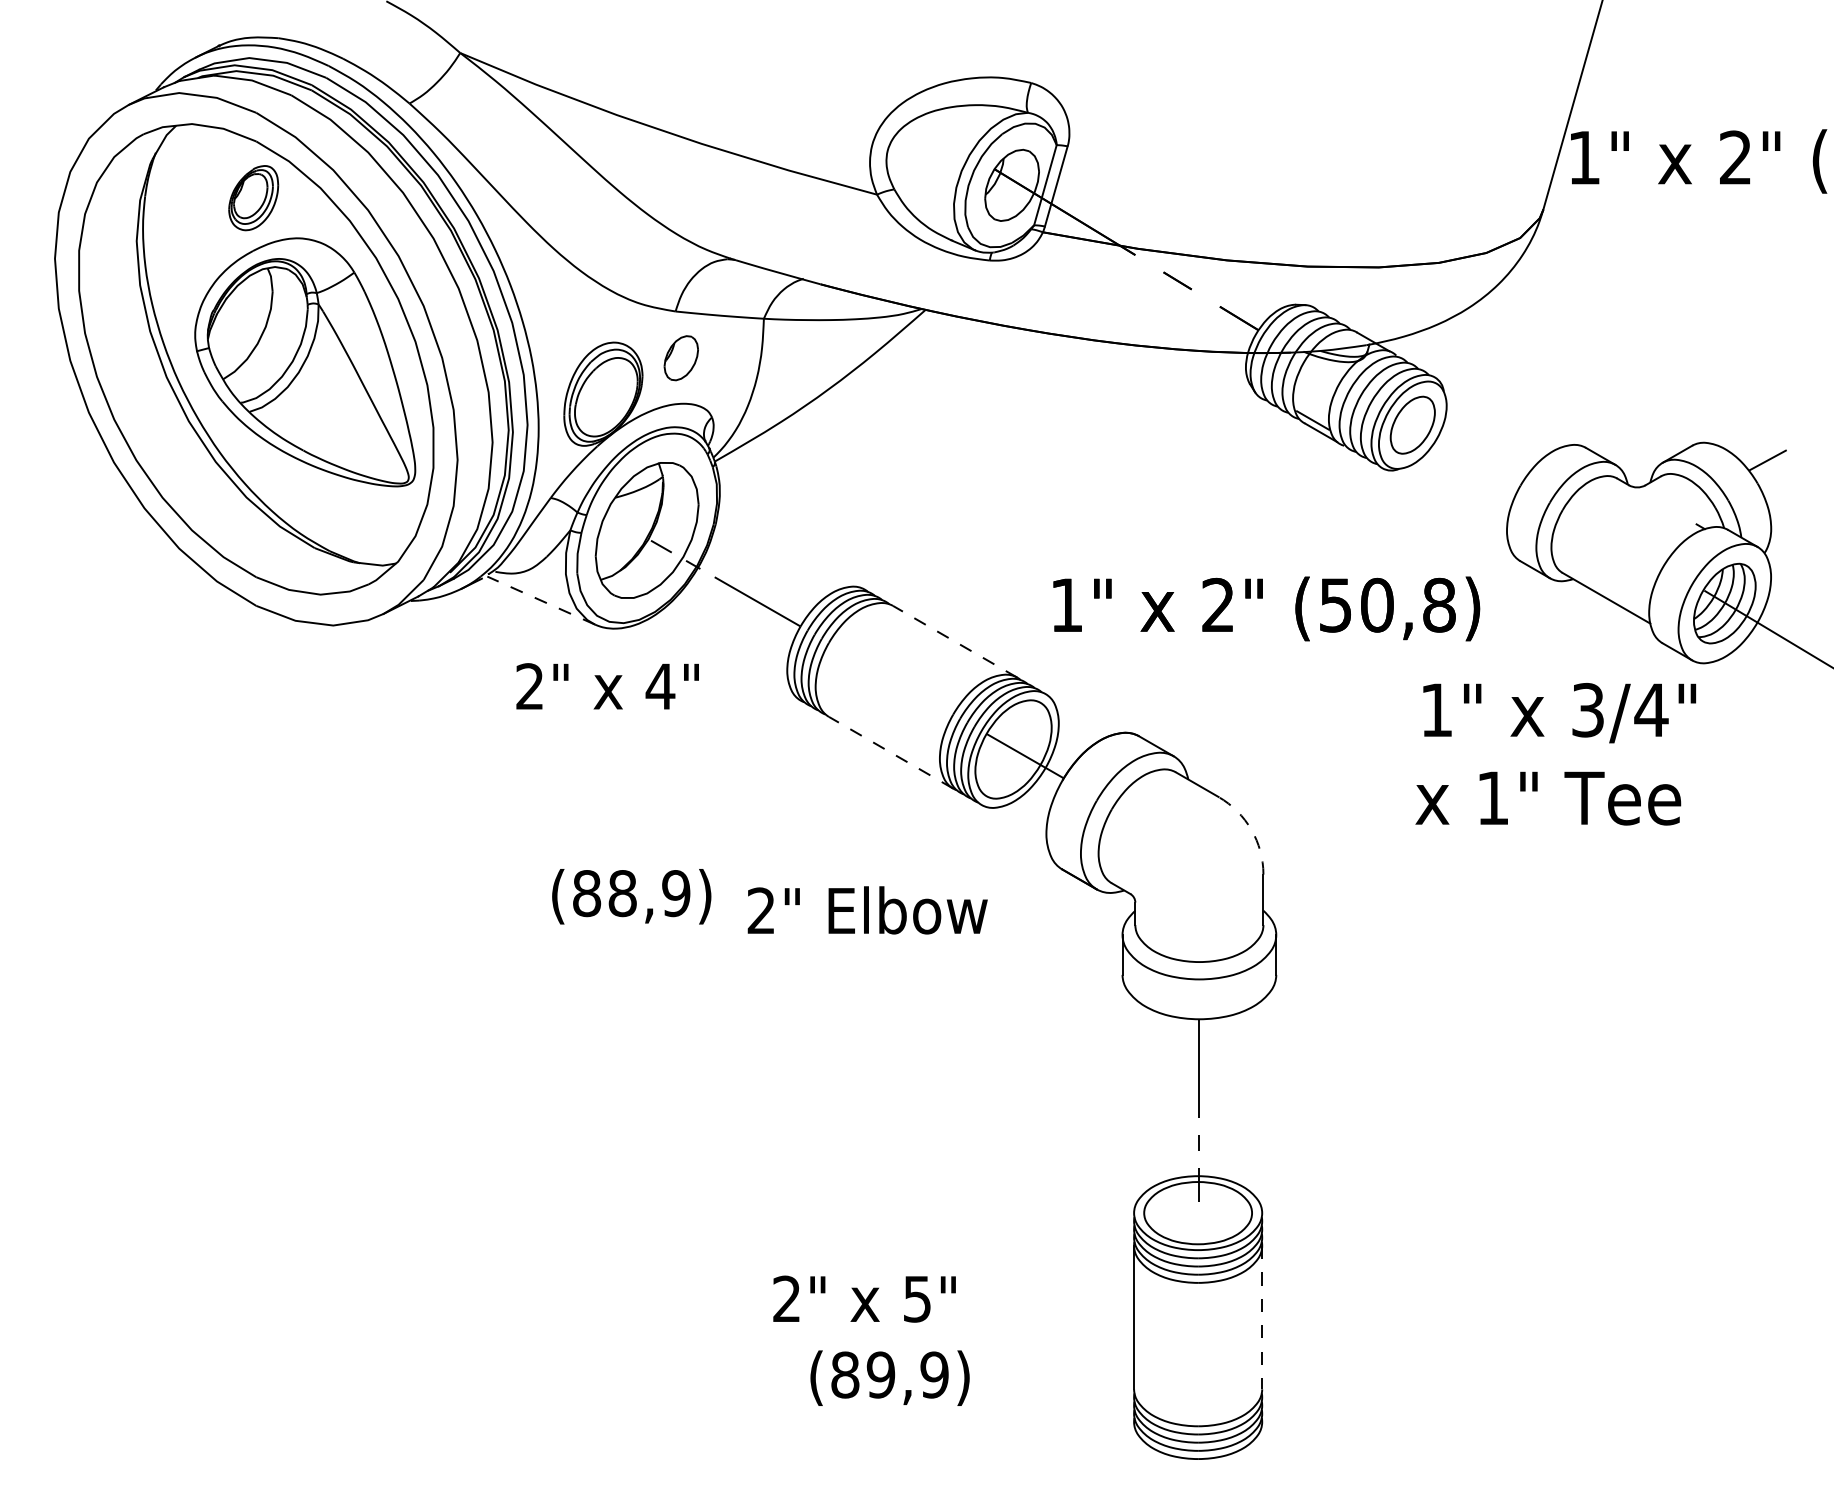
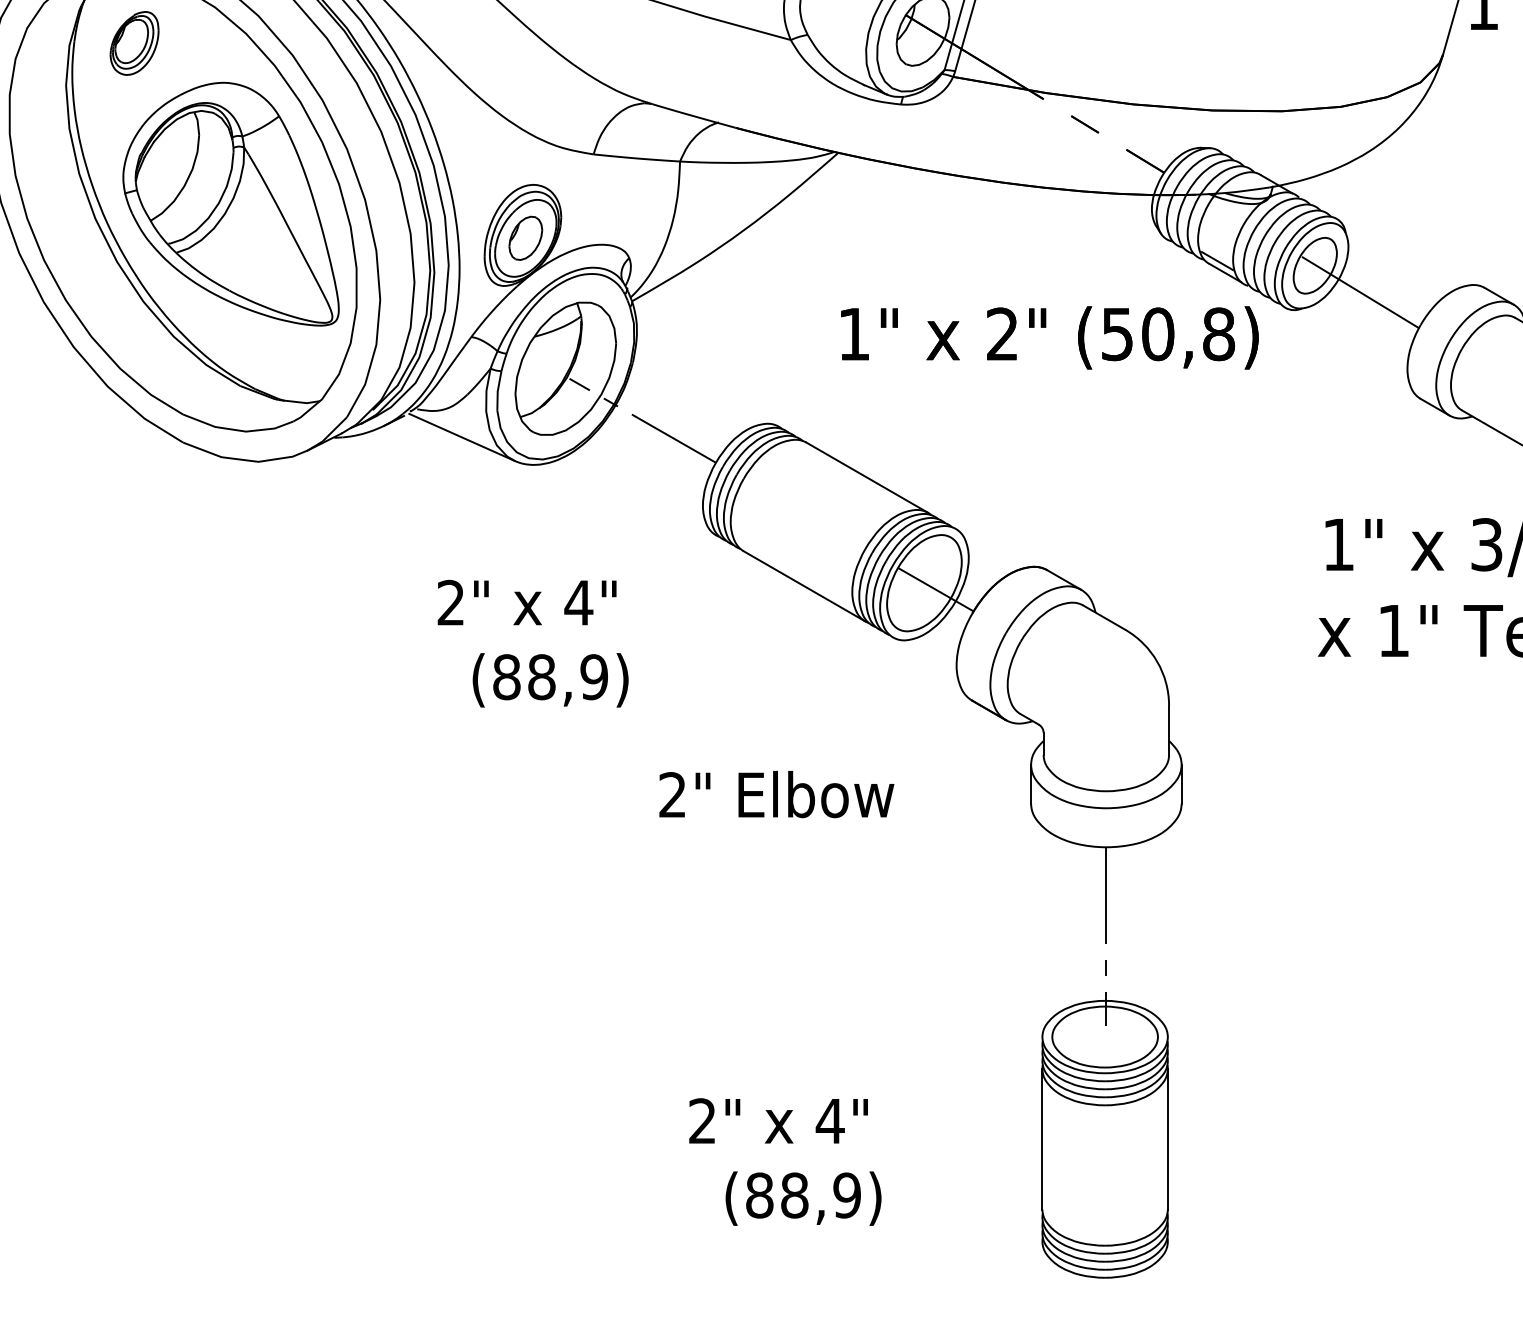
part: (253, 198) -> (134, 43), moved
part: (680, 358) -> (524, 238), moved
line: (1459, 452) -> (1360, 292), added
line: (541, 600) -> (462, 437), dashed -> solid
text: (1266, 608) -> (1049, 337), moved
line: (955, 641) -> (867, 477), dashed -> solid
text: (607, 686) -> (526, 602), moved
line: (891, 752) -> (804, 586), dashed -> solid
arc: (1251, 829) -> (1157, 661), dashed -> solid
text: (631, 896) -> (550, 680), moved
text: (867, 910) -> (776, 794), moved
text: (917, 1299) -> (830, 1121), 5" -> 4"
line: (1262, 1317) -> (1168, 1139), dashed -> solid
text: (880, 1374) -> (794, 1195), (89,9) -> (88,9)

